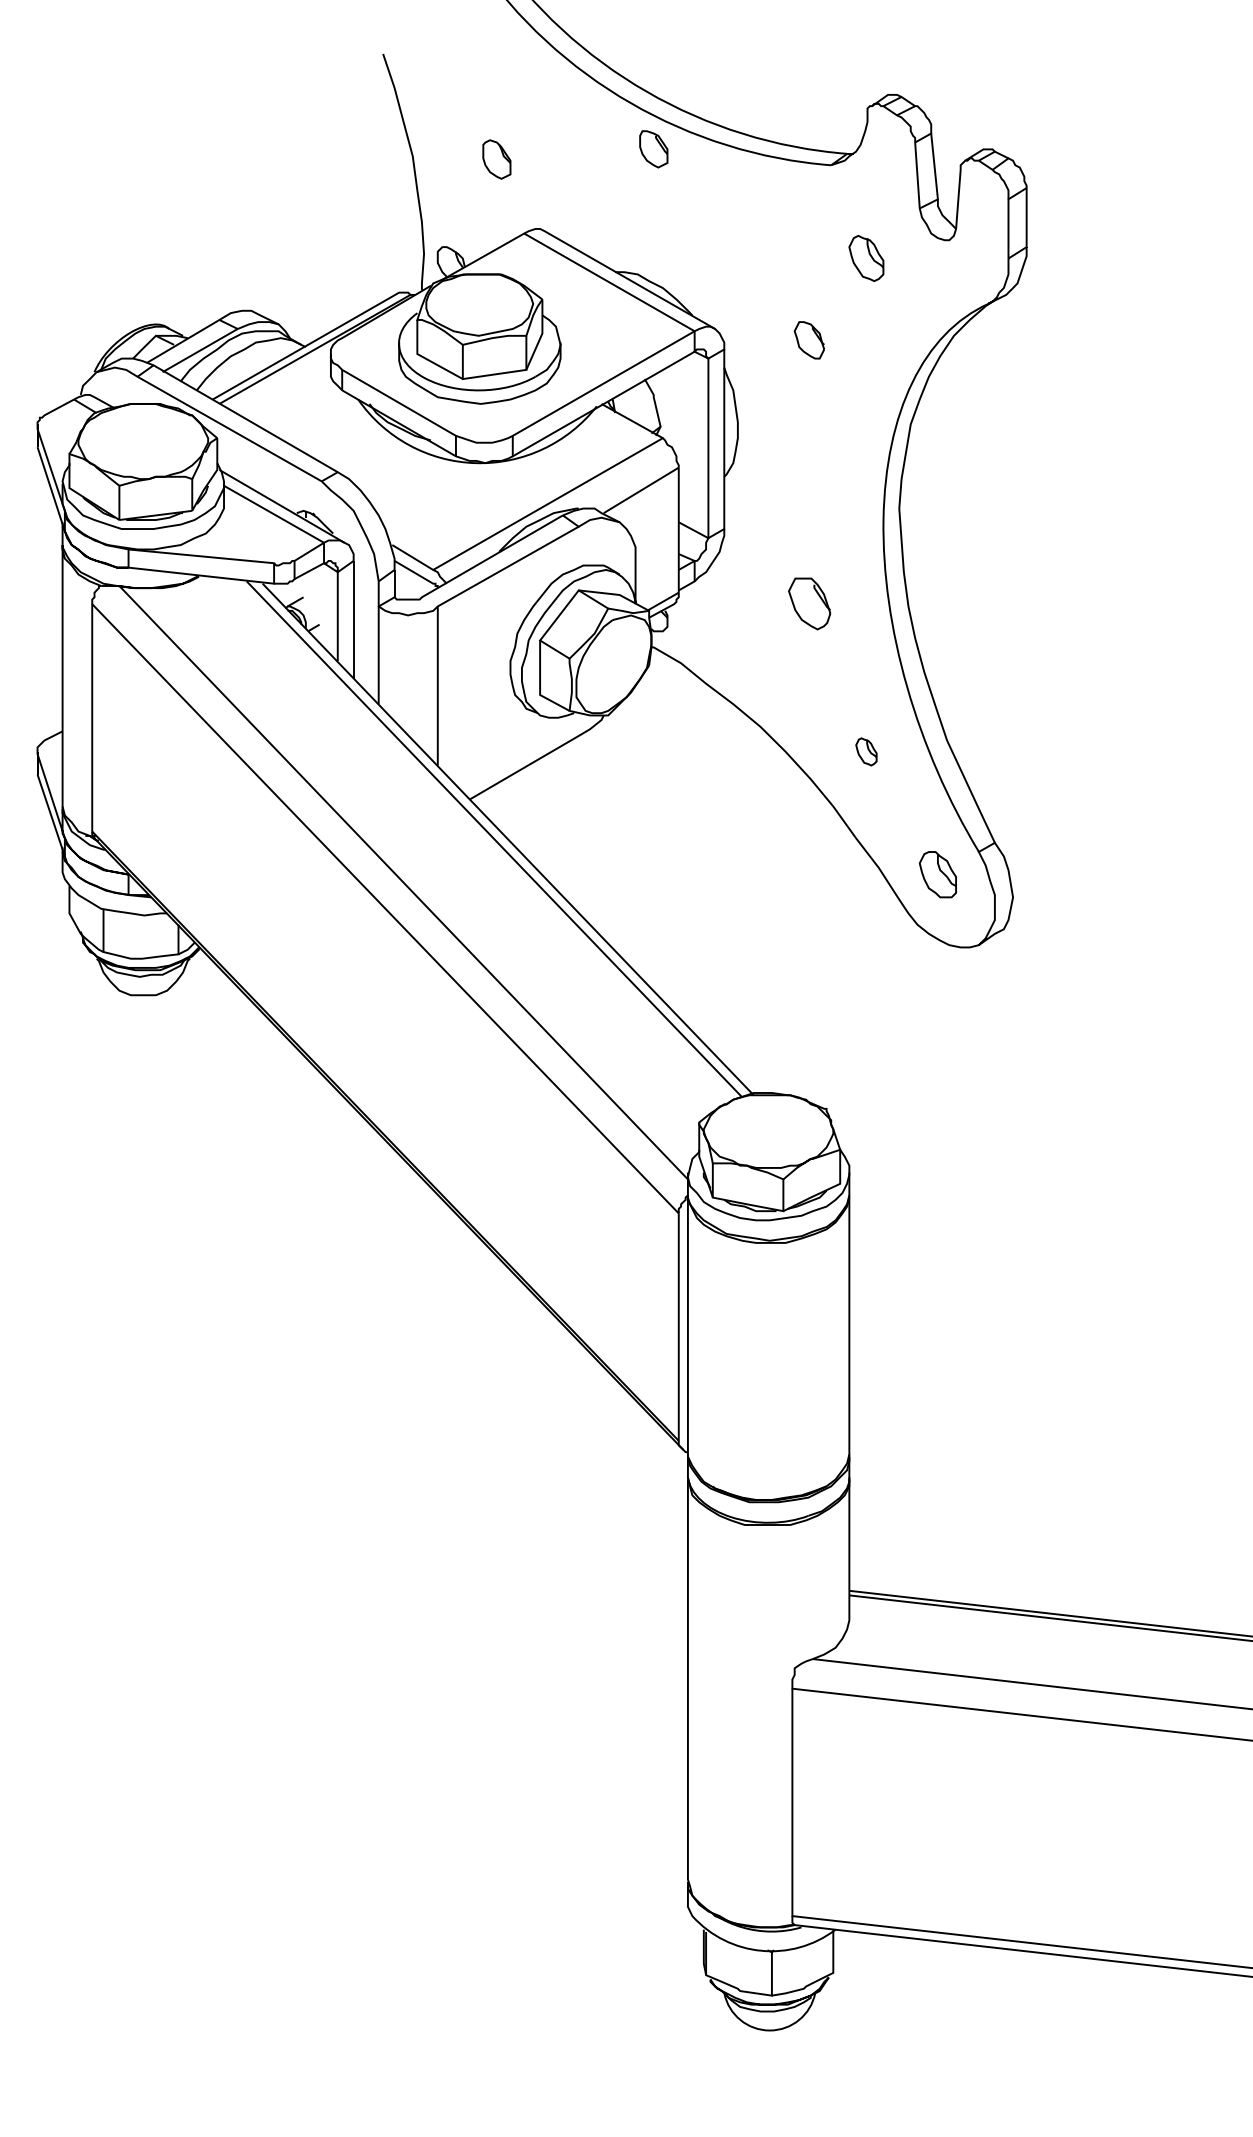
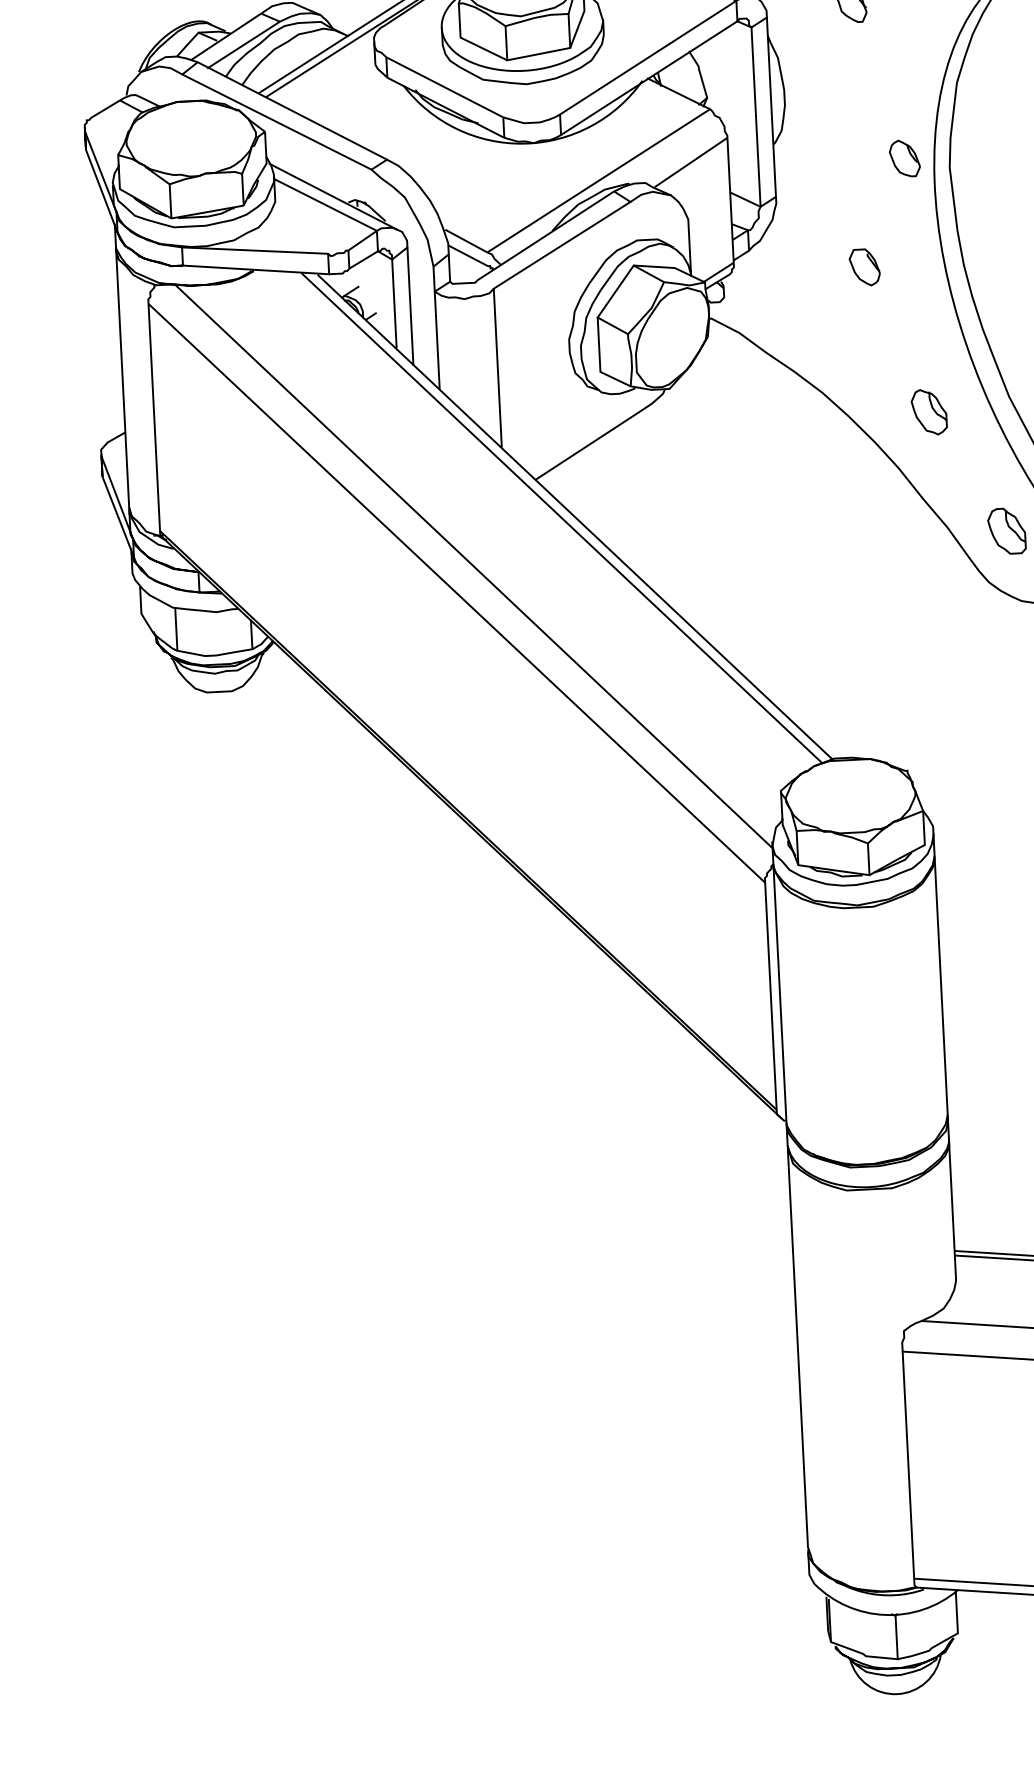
part: (854, 497) -> (904, 158), added
part: (808, 604) -> (863, 267), size x0.71
part: (866, 751) -> (929, 411), size x1.67

